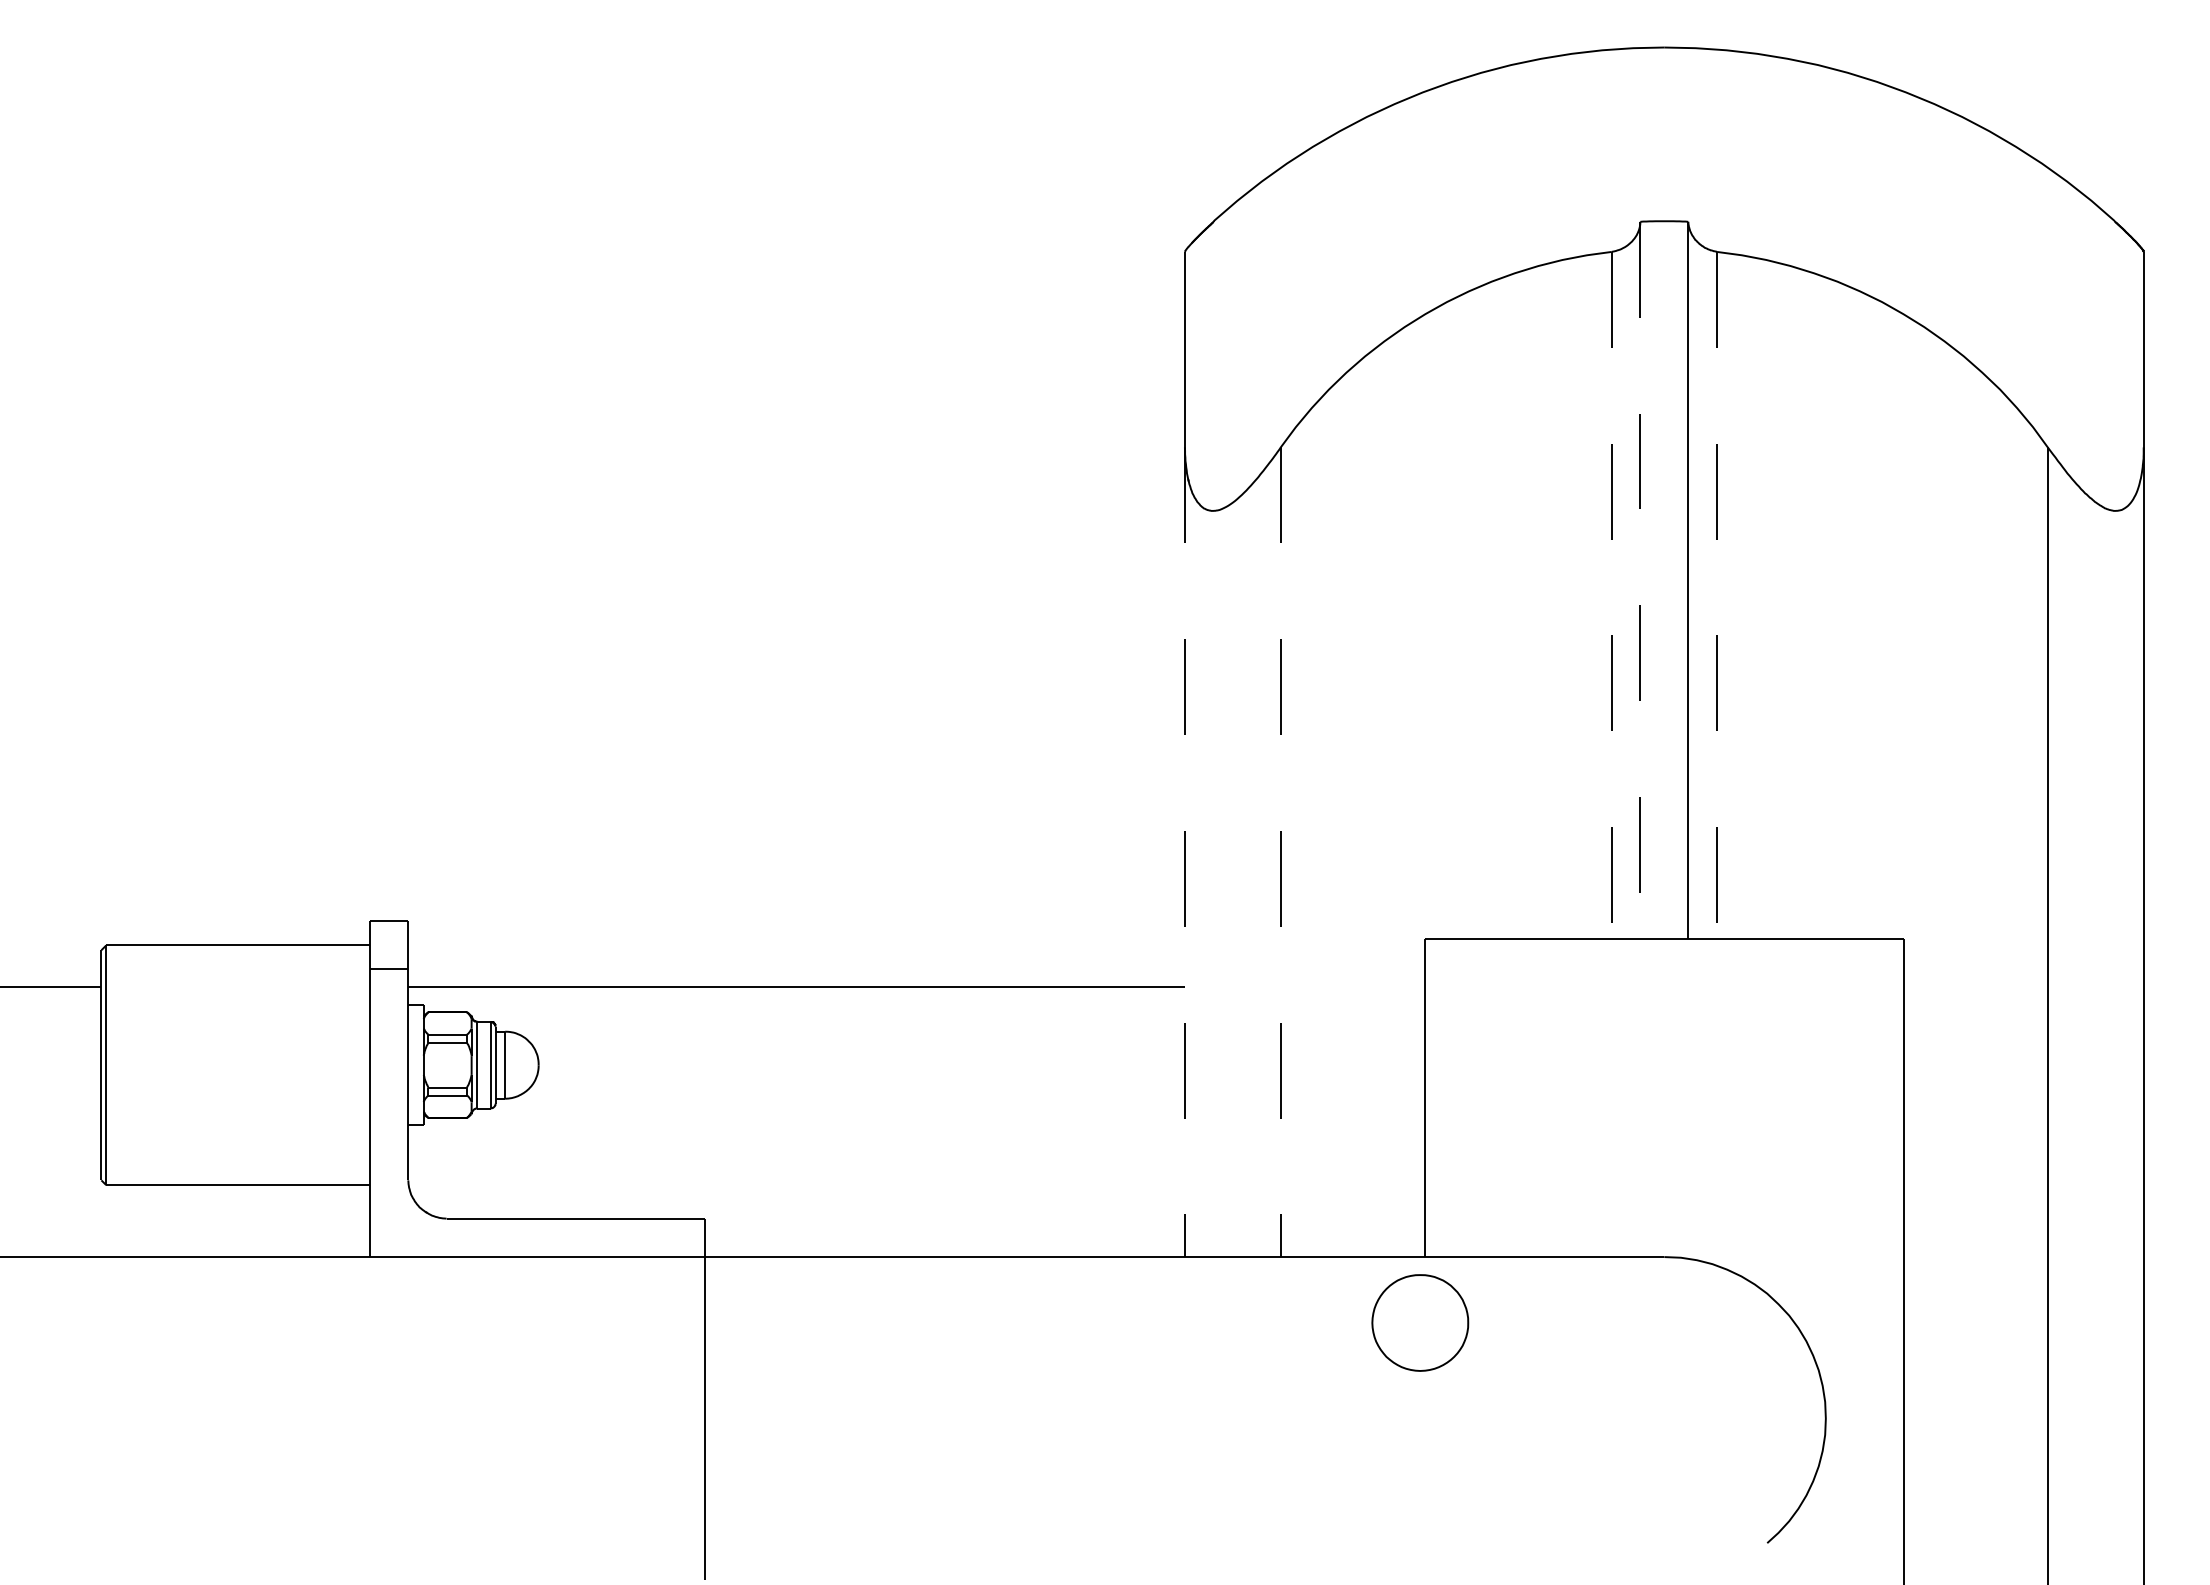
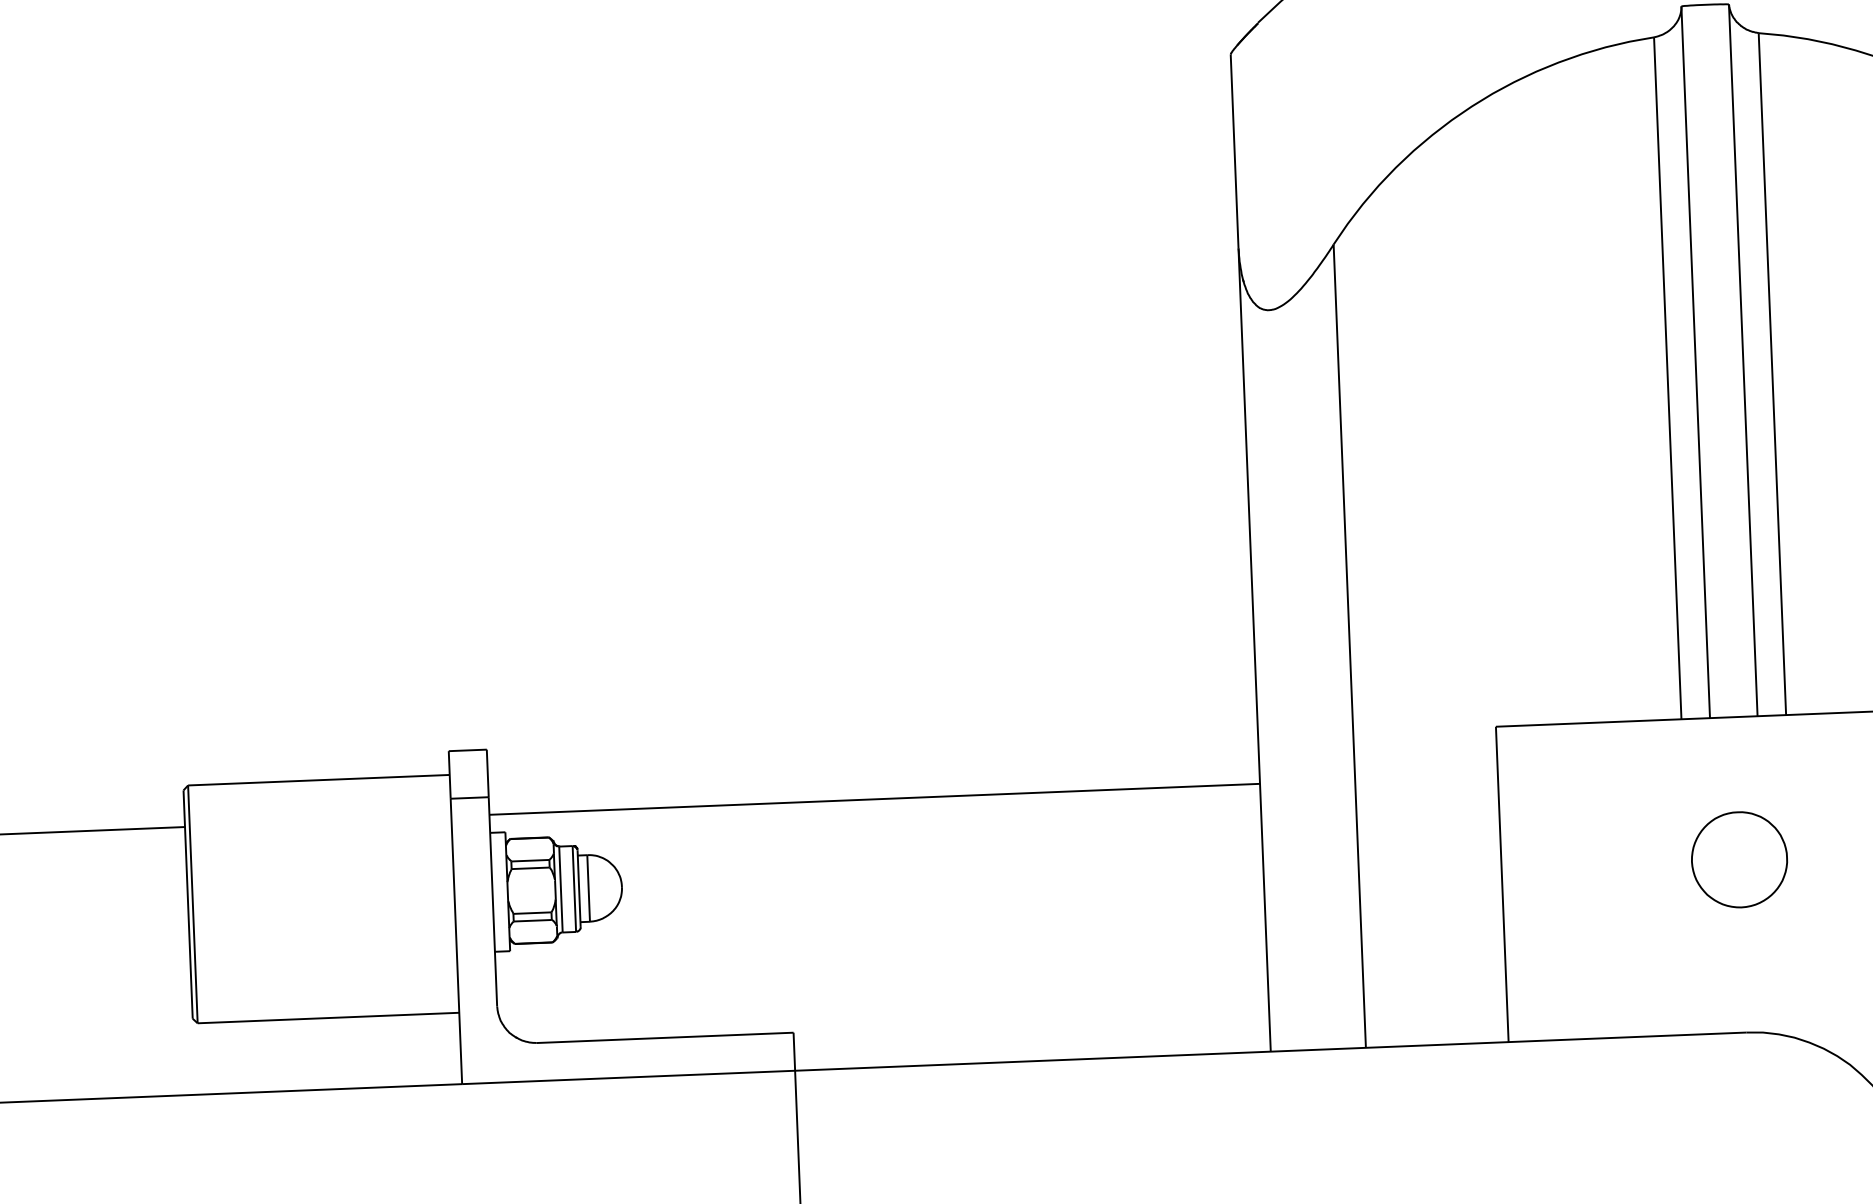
line: (1640, 580) -> (1695, 362), dashed -> solid
line: (1611, 595) -> (1667, 378), dashed -> solid
line: (1717, 595) -> (1772, 374), dashed -> solid
line: (1184, 852) -> (1254, 650), dashed -> solid
line: (1280, 852) -> (1349, 646), dashed -> solid
part: (1420, 1322) -> (1739, 859), moved

